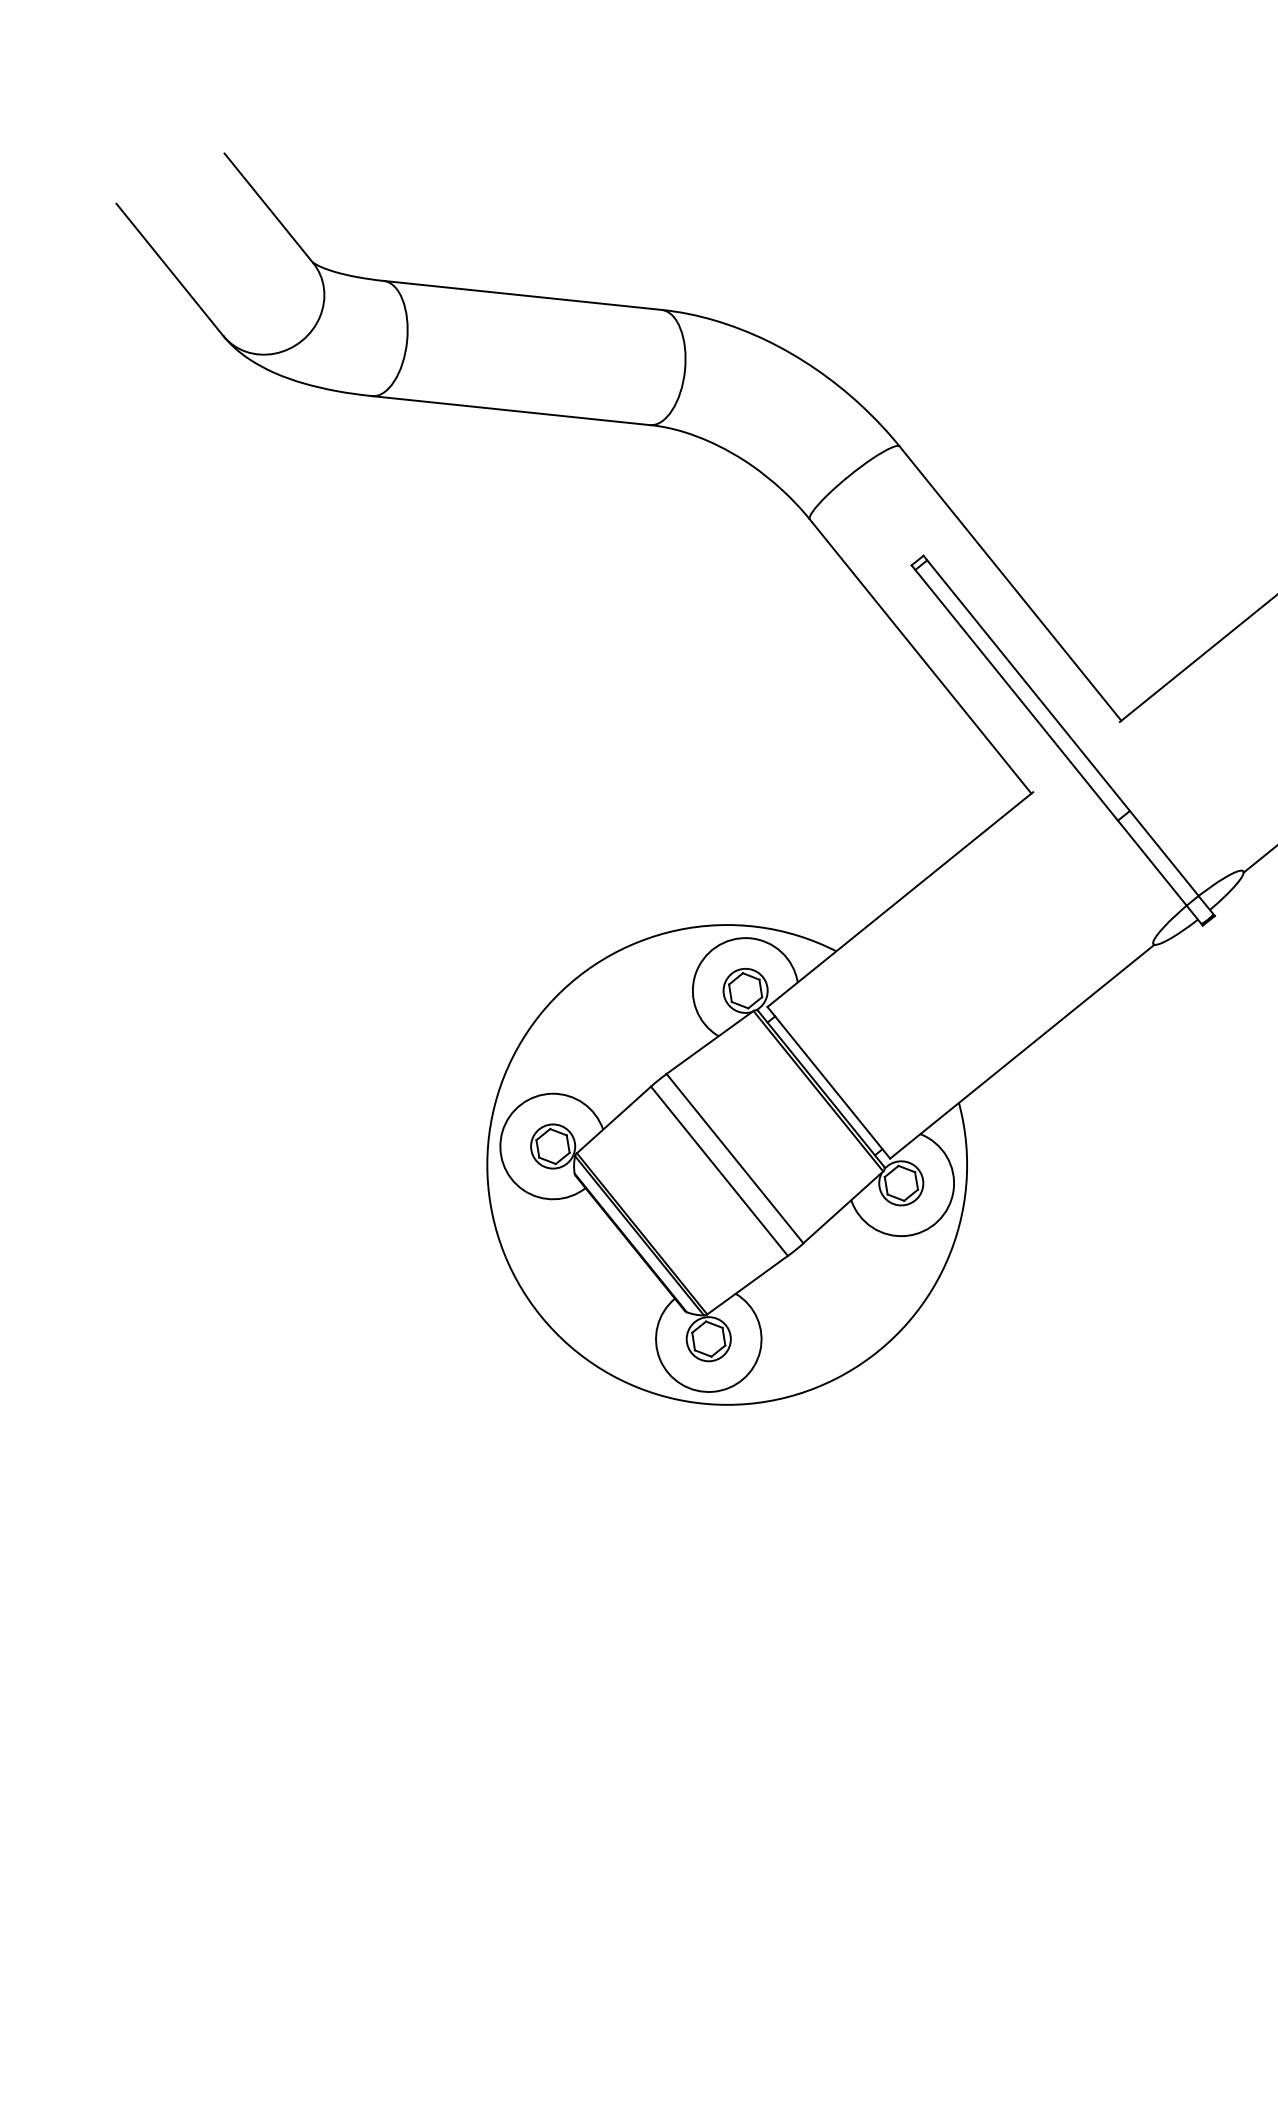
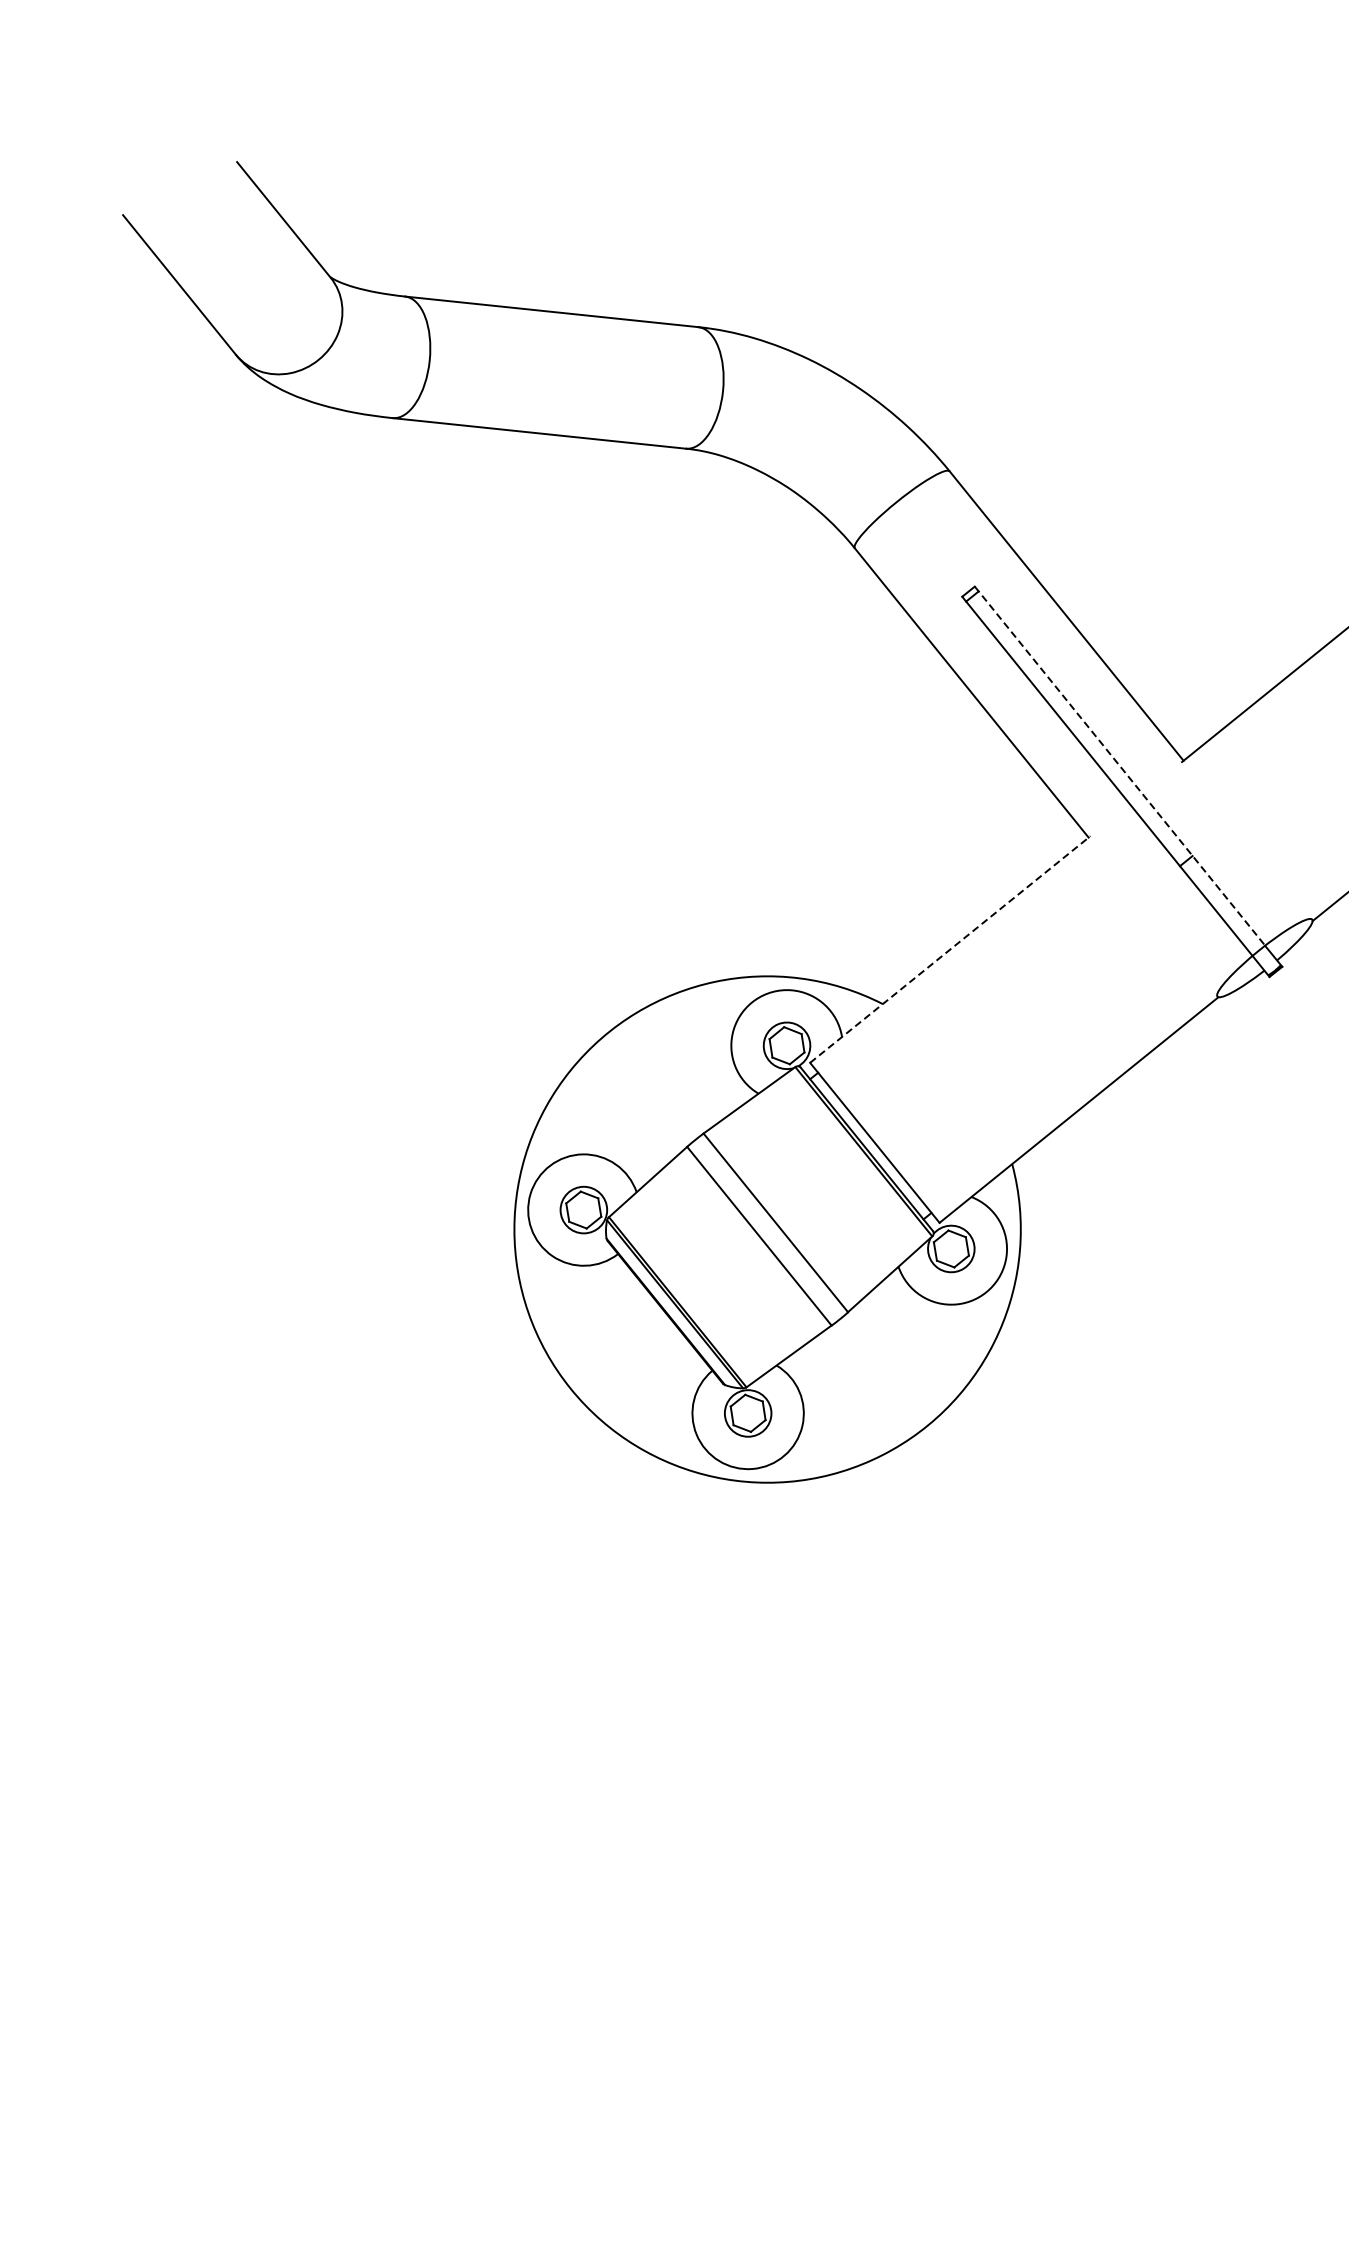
line: (1061, 725) -> (1120, 765), solid -> dashed
line: (900, 899) -> (950, 949), solid -> dashed

